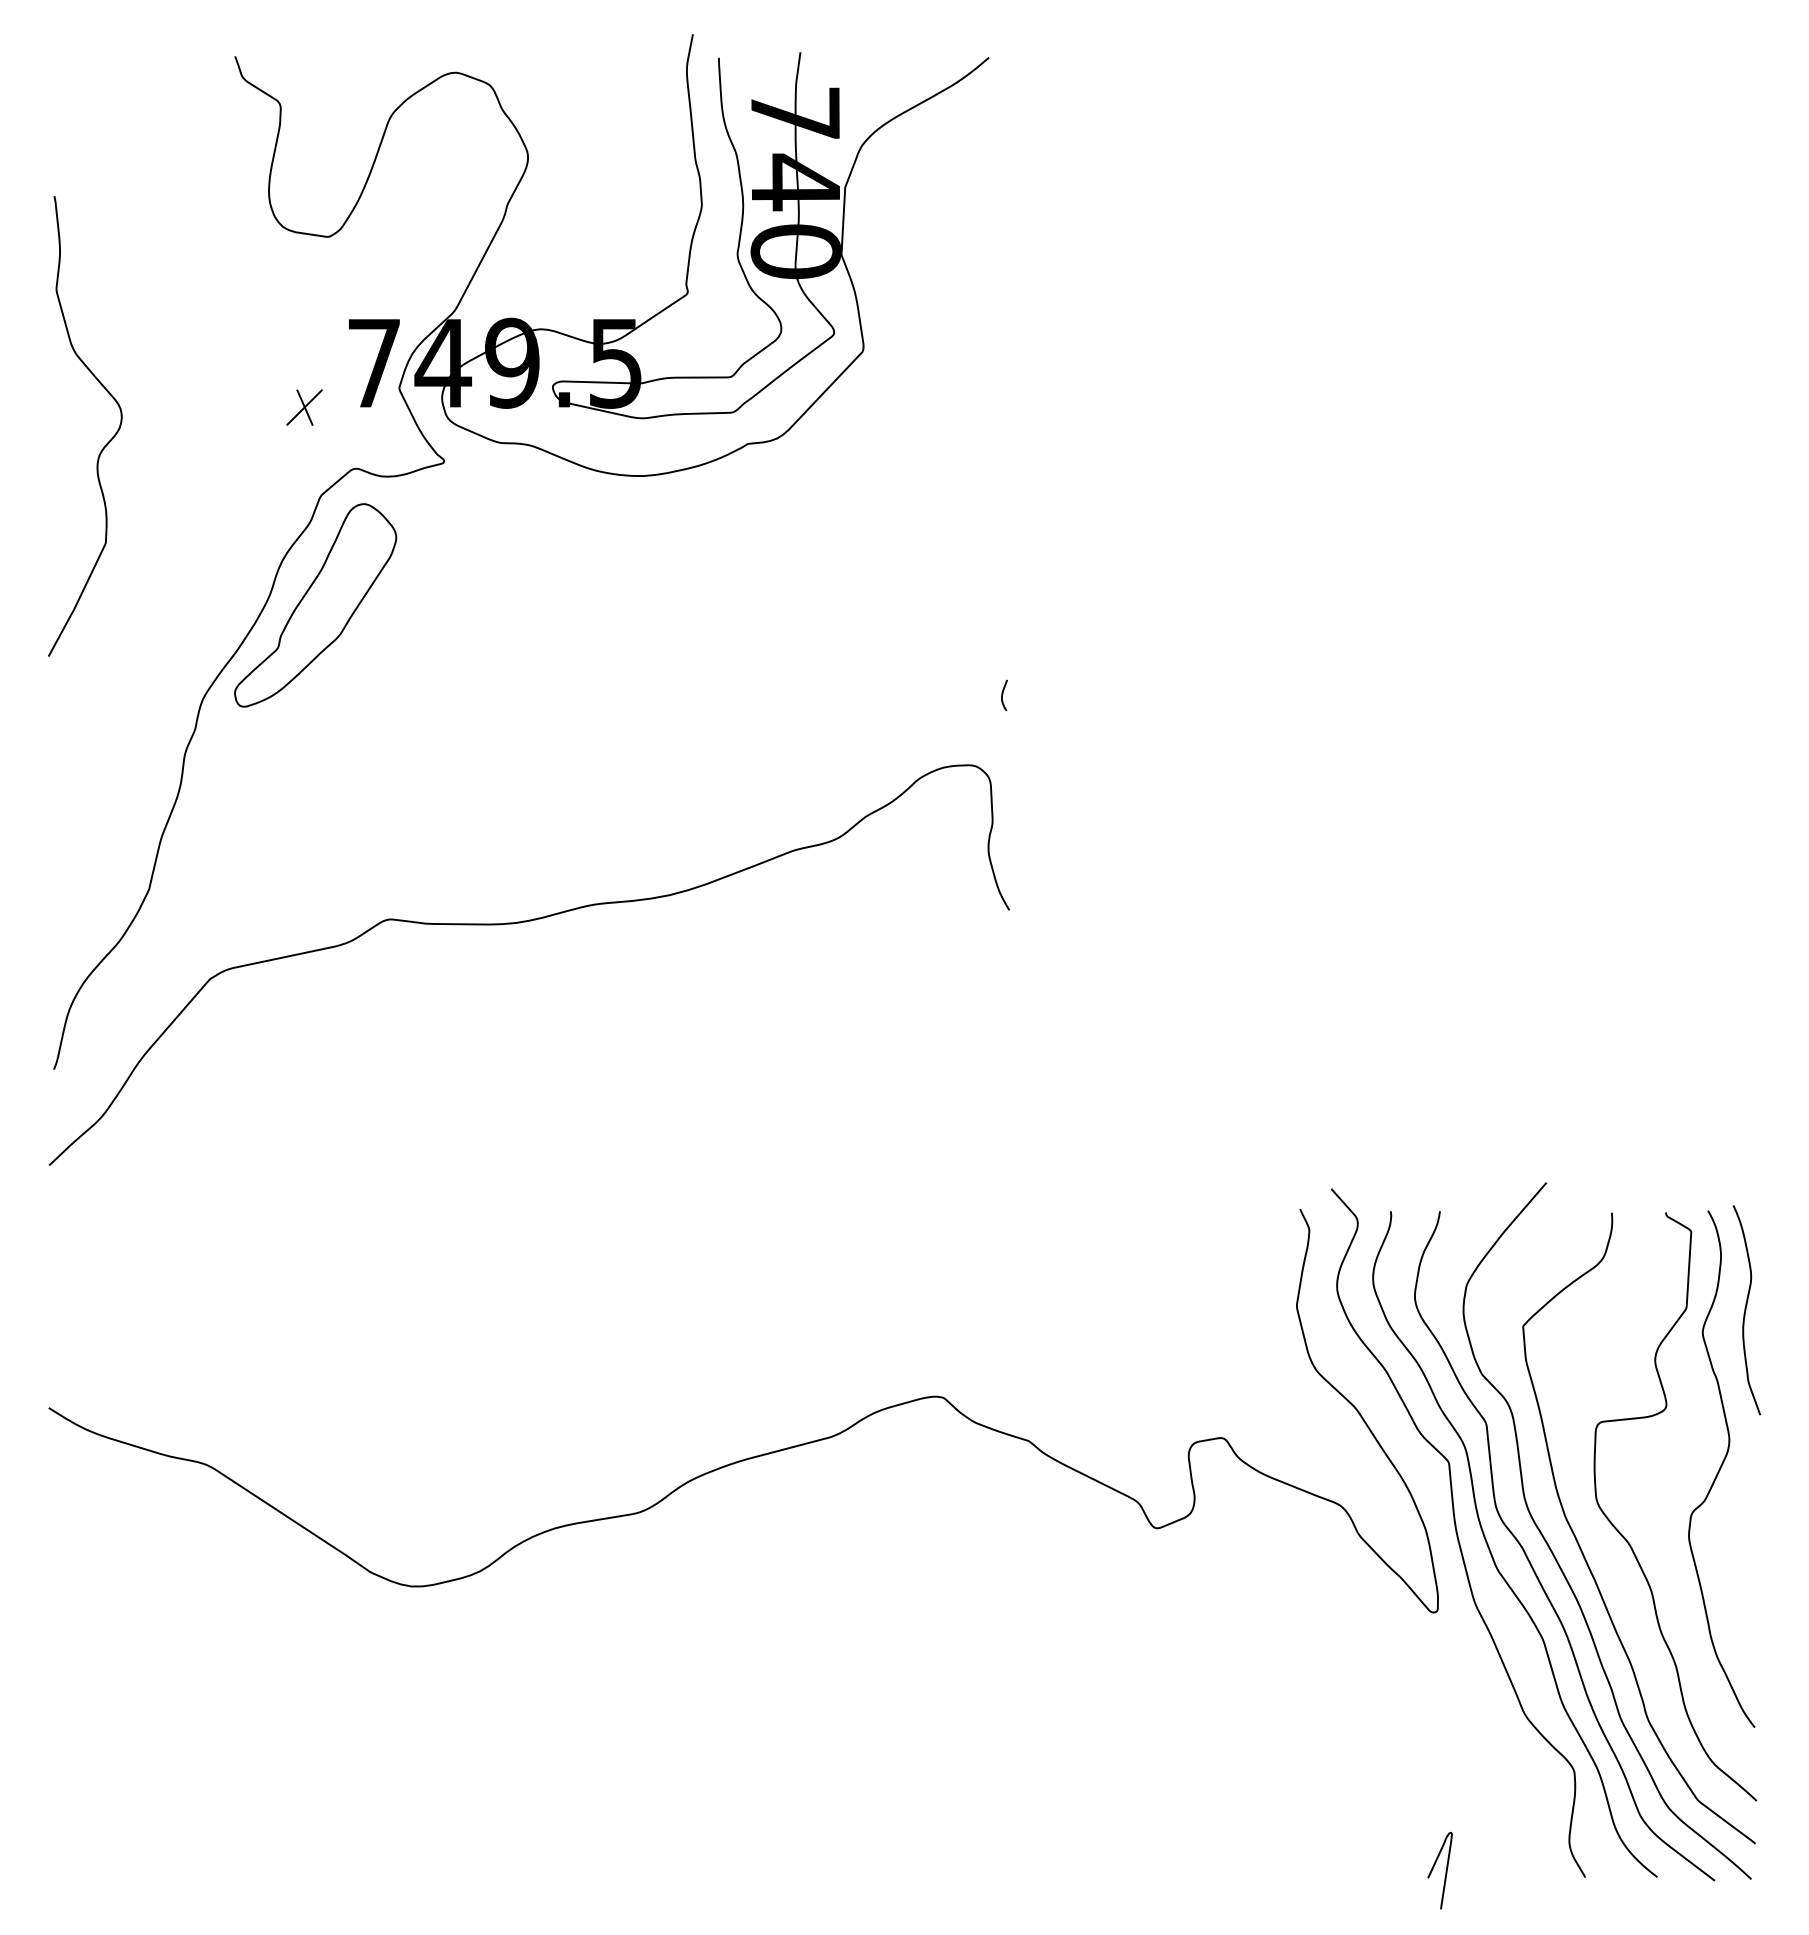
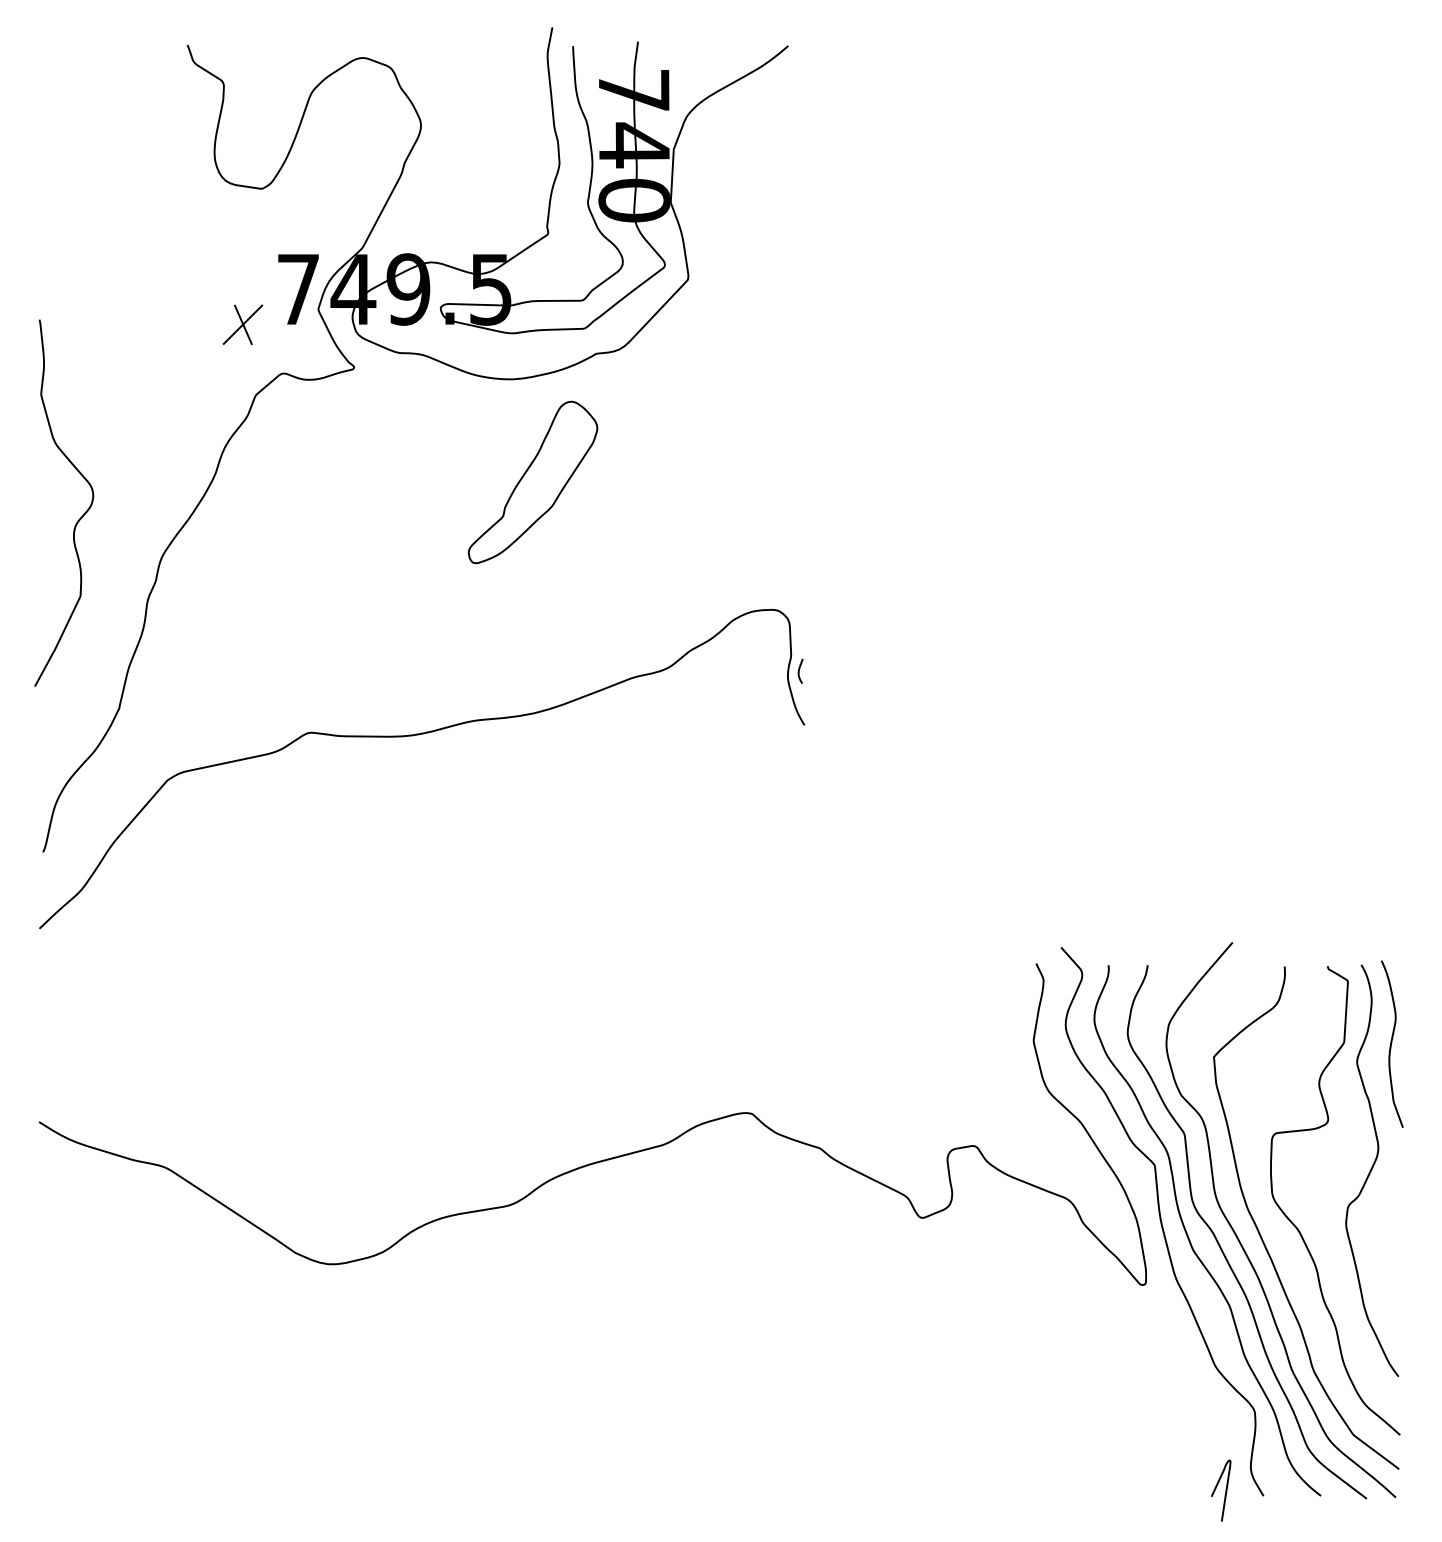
part: (304, 407) -> (242, 324), size x1.4
curve: (104, 445) -> (79, 518), moved
part: (315, 605) -> (532, 482), moved
curve: (1003, 694) -> (799, 670), moved
curve: (1434, 1867) -> (1216, 1488), moved

